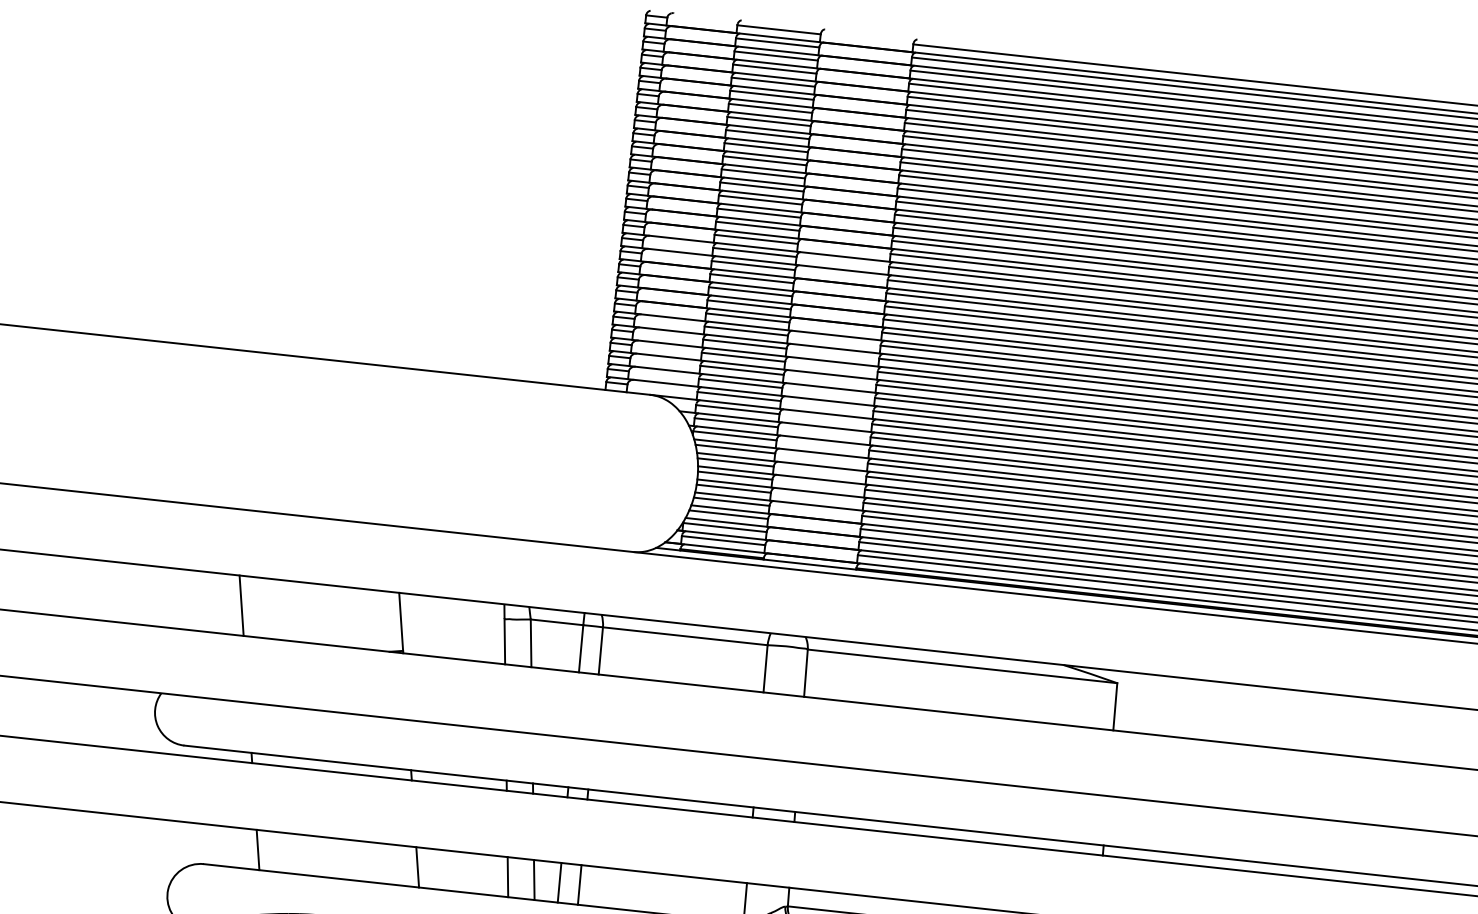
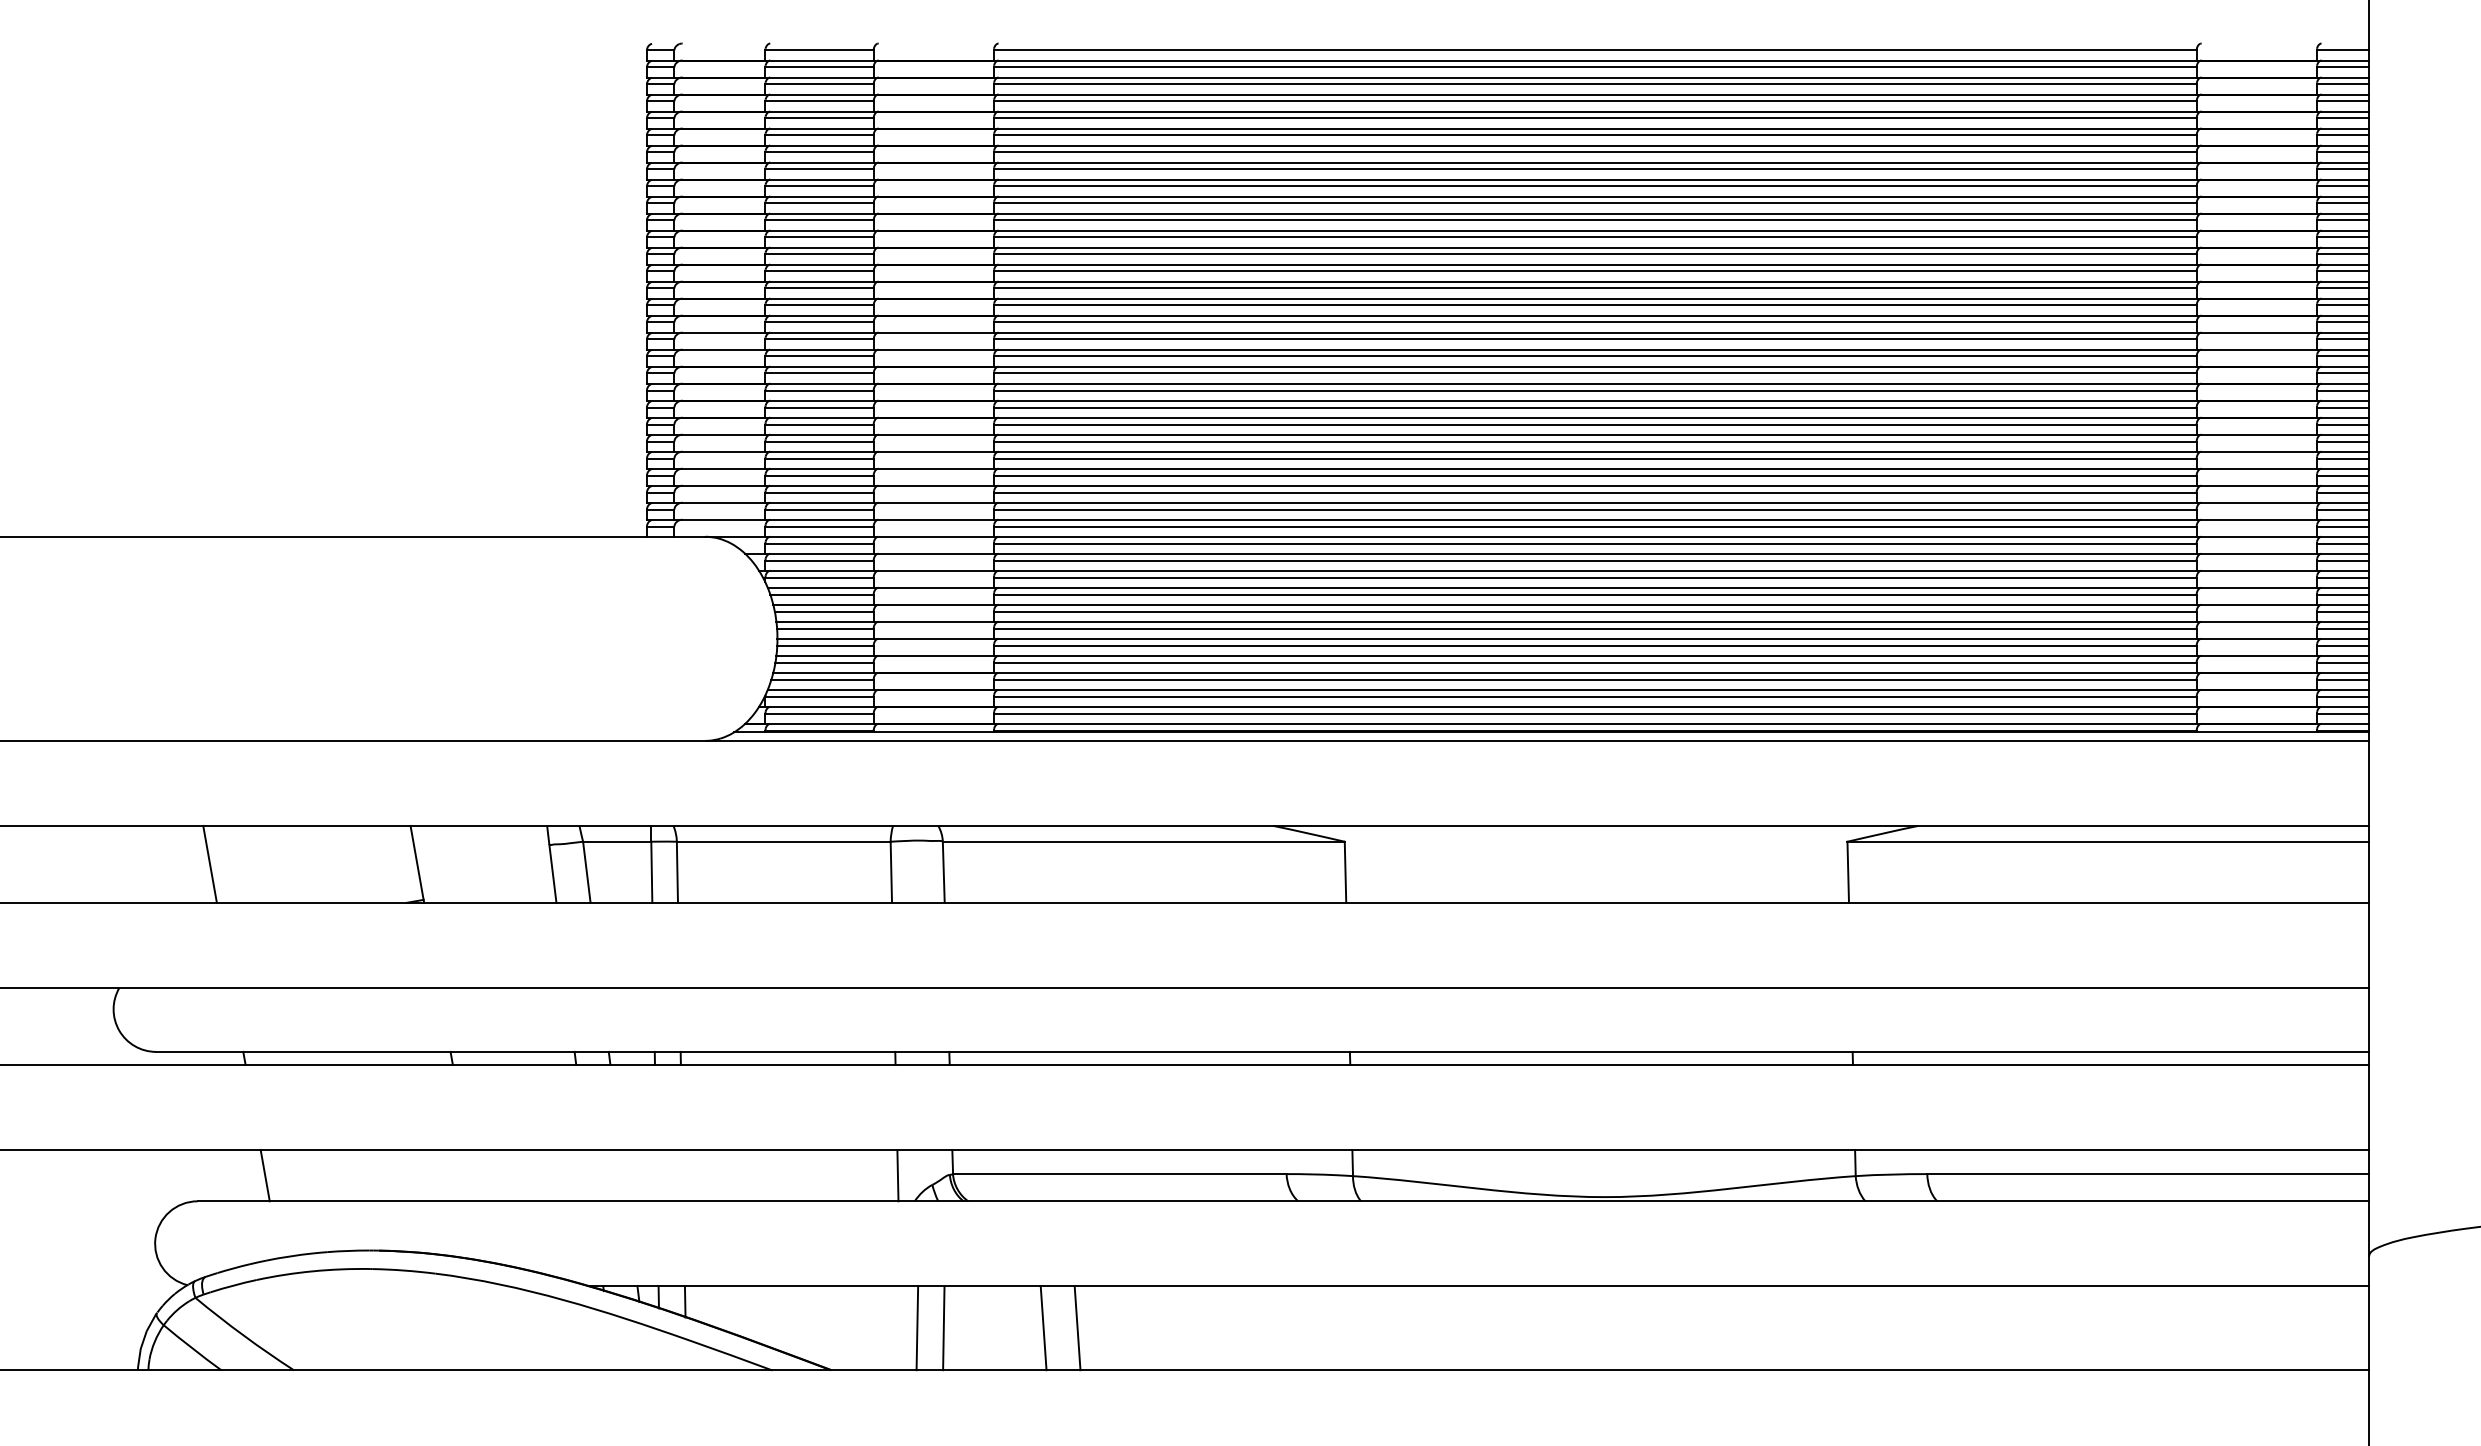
line: (417, 867) -> (472, 1175), removed
line: (507, 877) -> (589, 1175), removed
line: (533, 879) -> (623, 1175), removed
line: (559, 882) -> (656, 1175), removed
line: (579, 884) -> (682, 1175), removed

